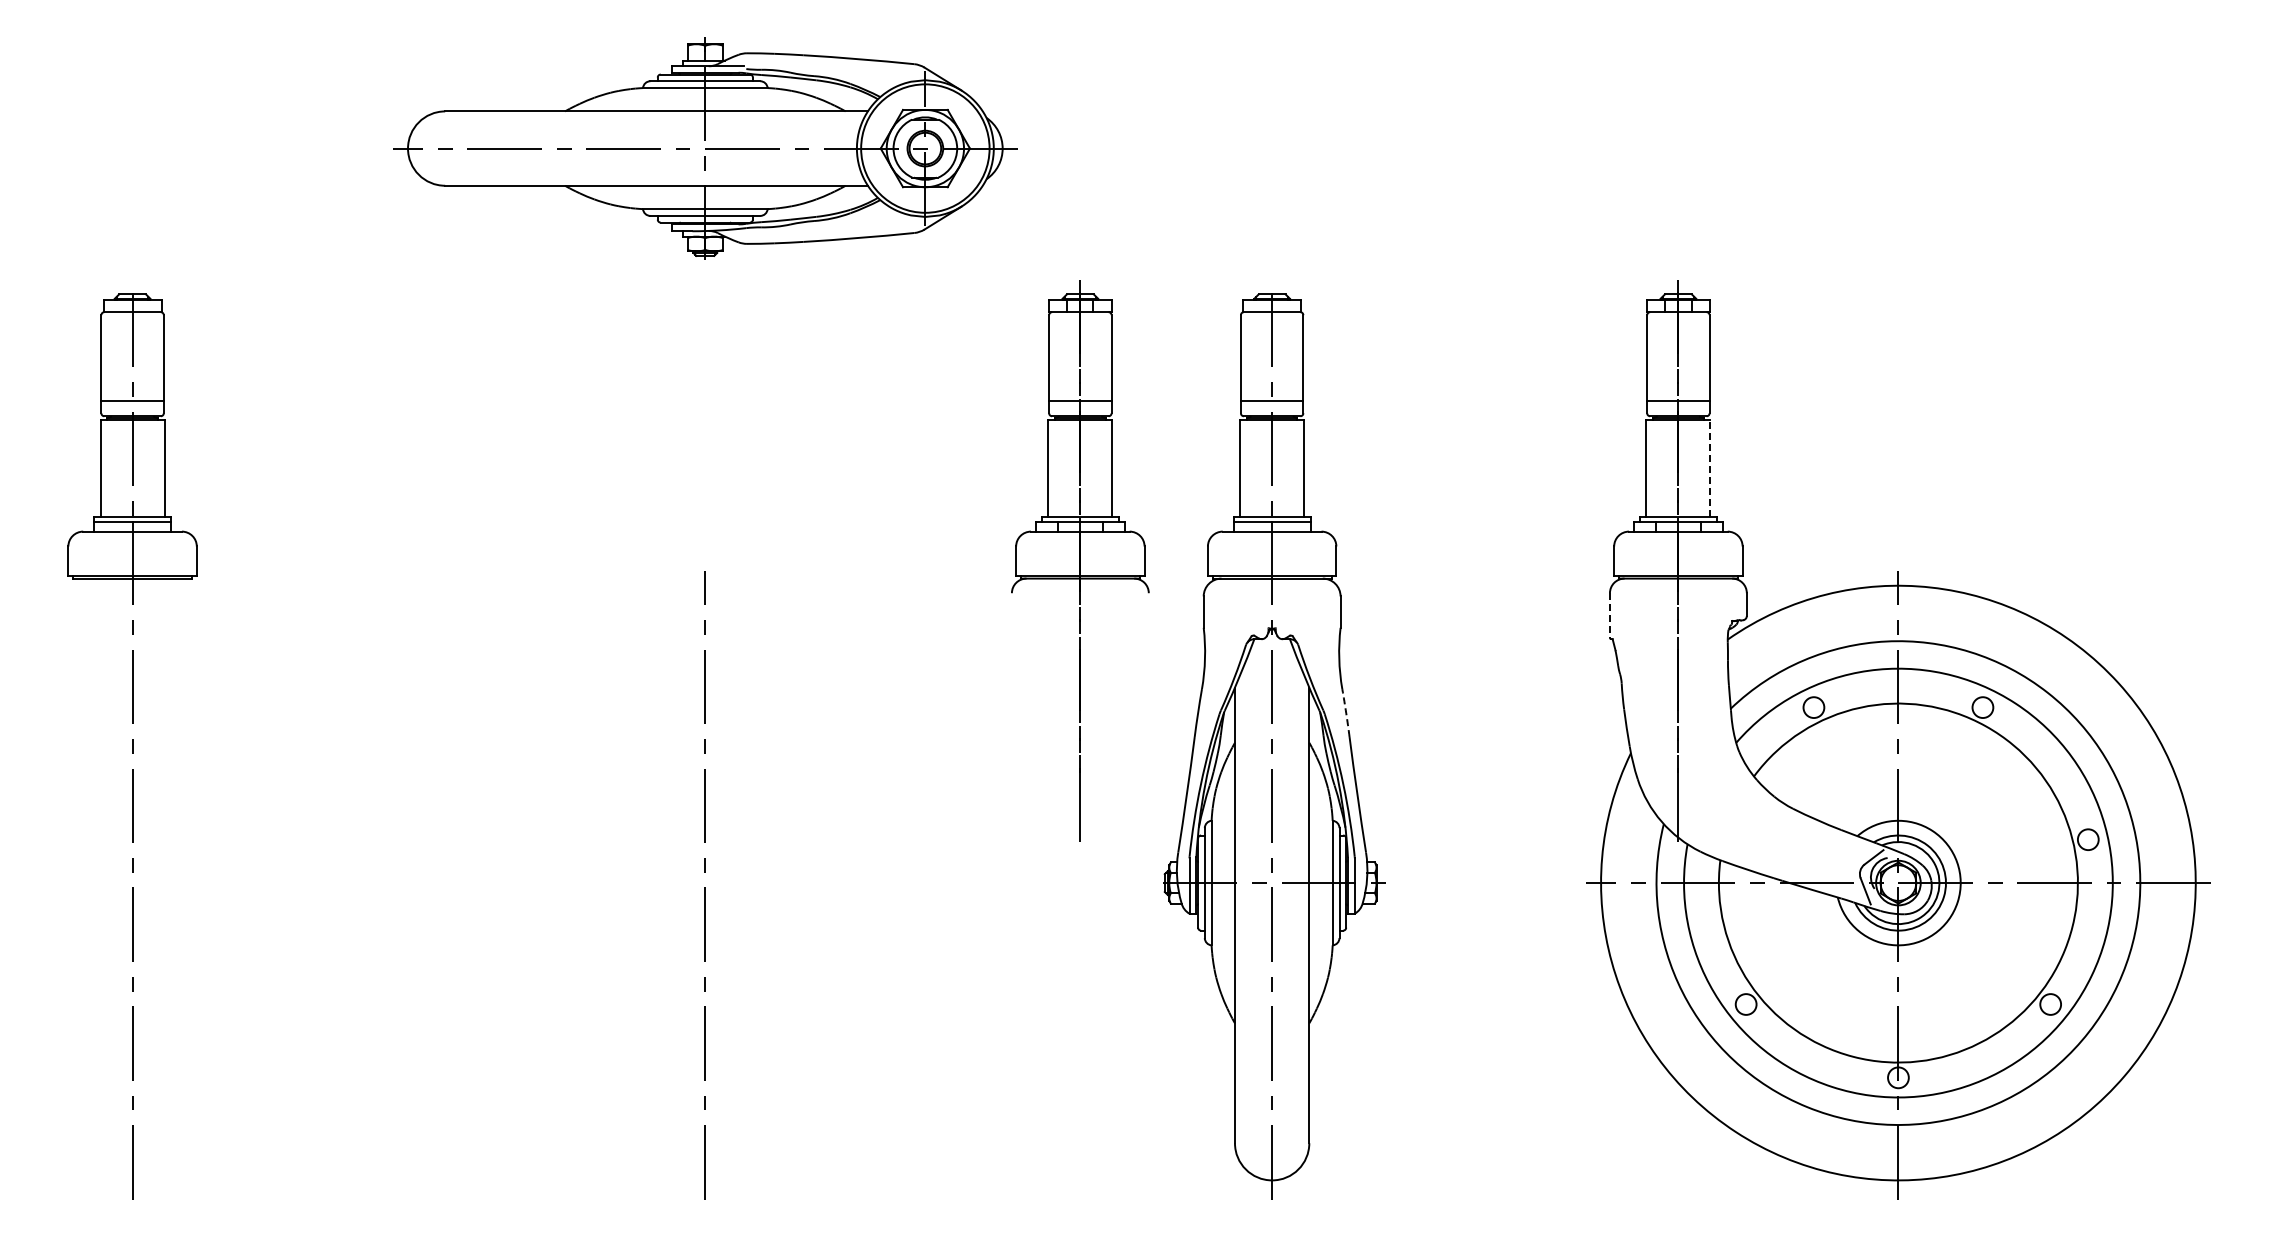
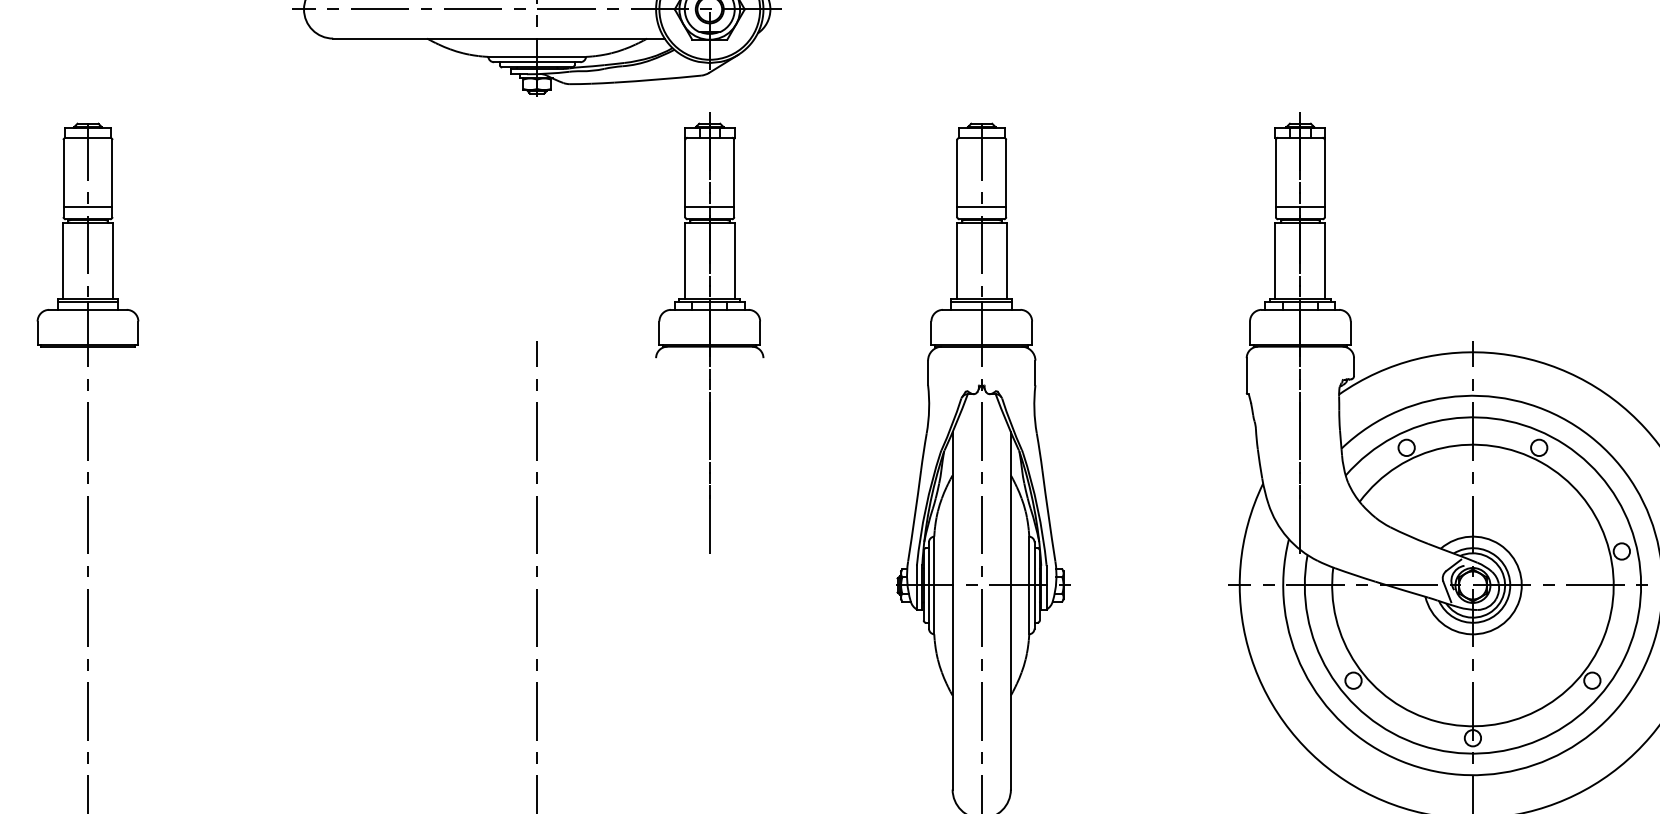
line: (1710, 468) -> (1325, 260), dashed -> solid
part: (1080, 560) -> (709, 332), moved
line: (1609, 616) -> (1246, 376), dashed -> solid
arc: (1346, 713) -> (1040, 452), dashed -> solid

